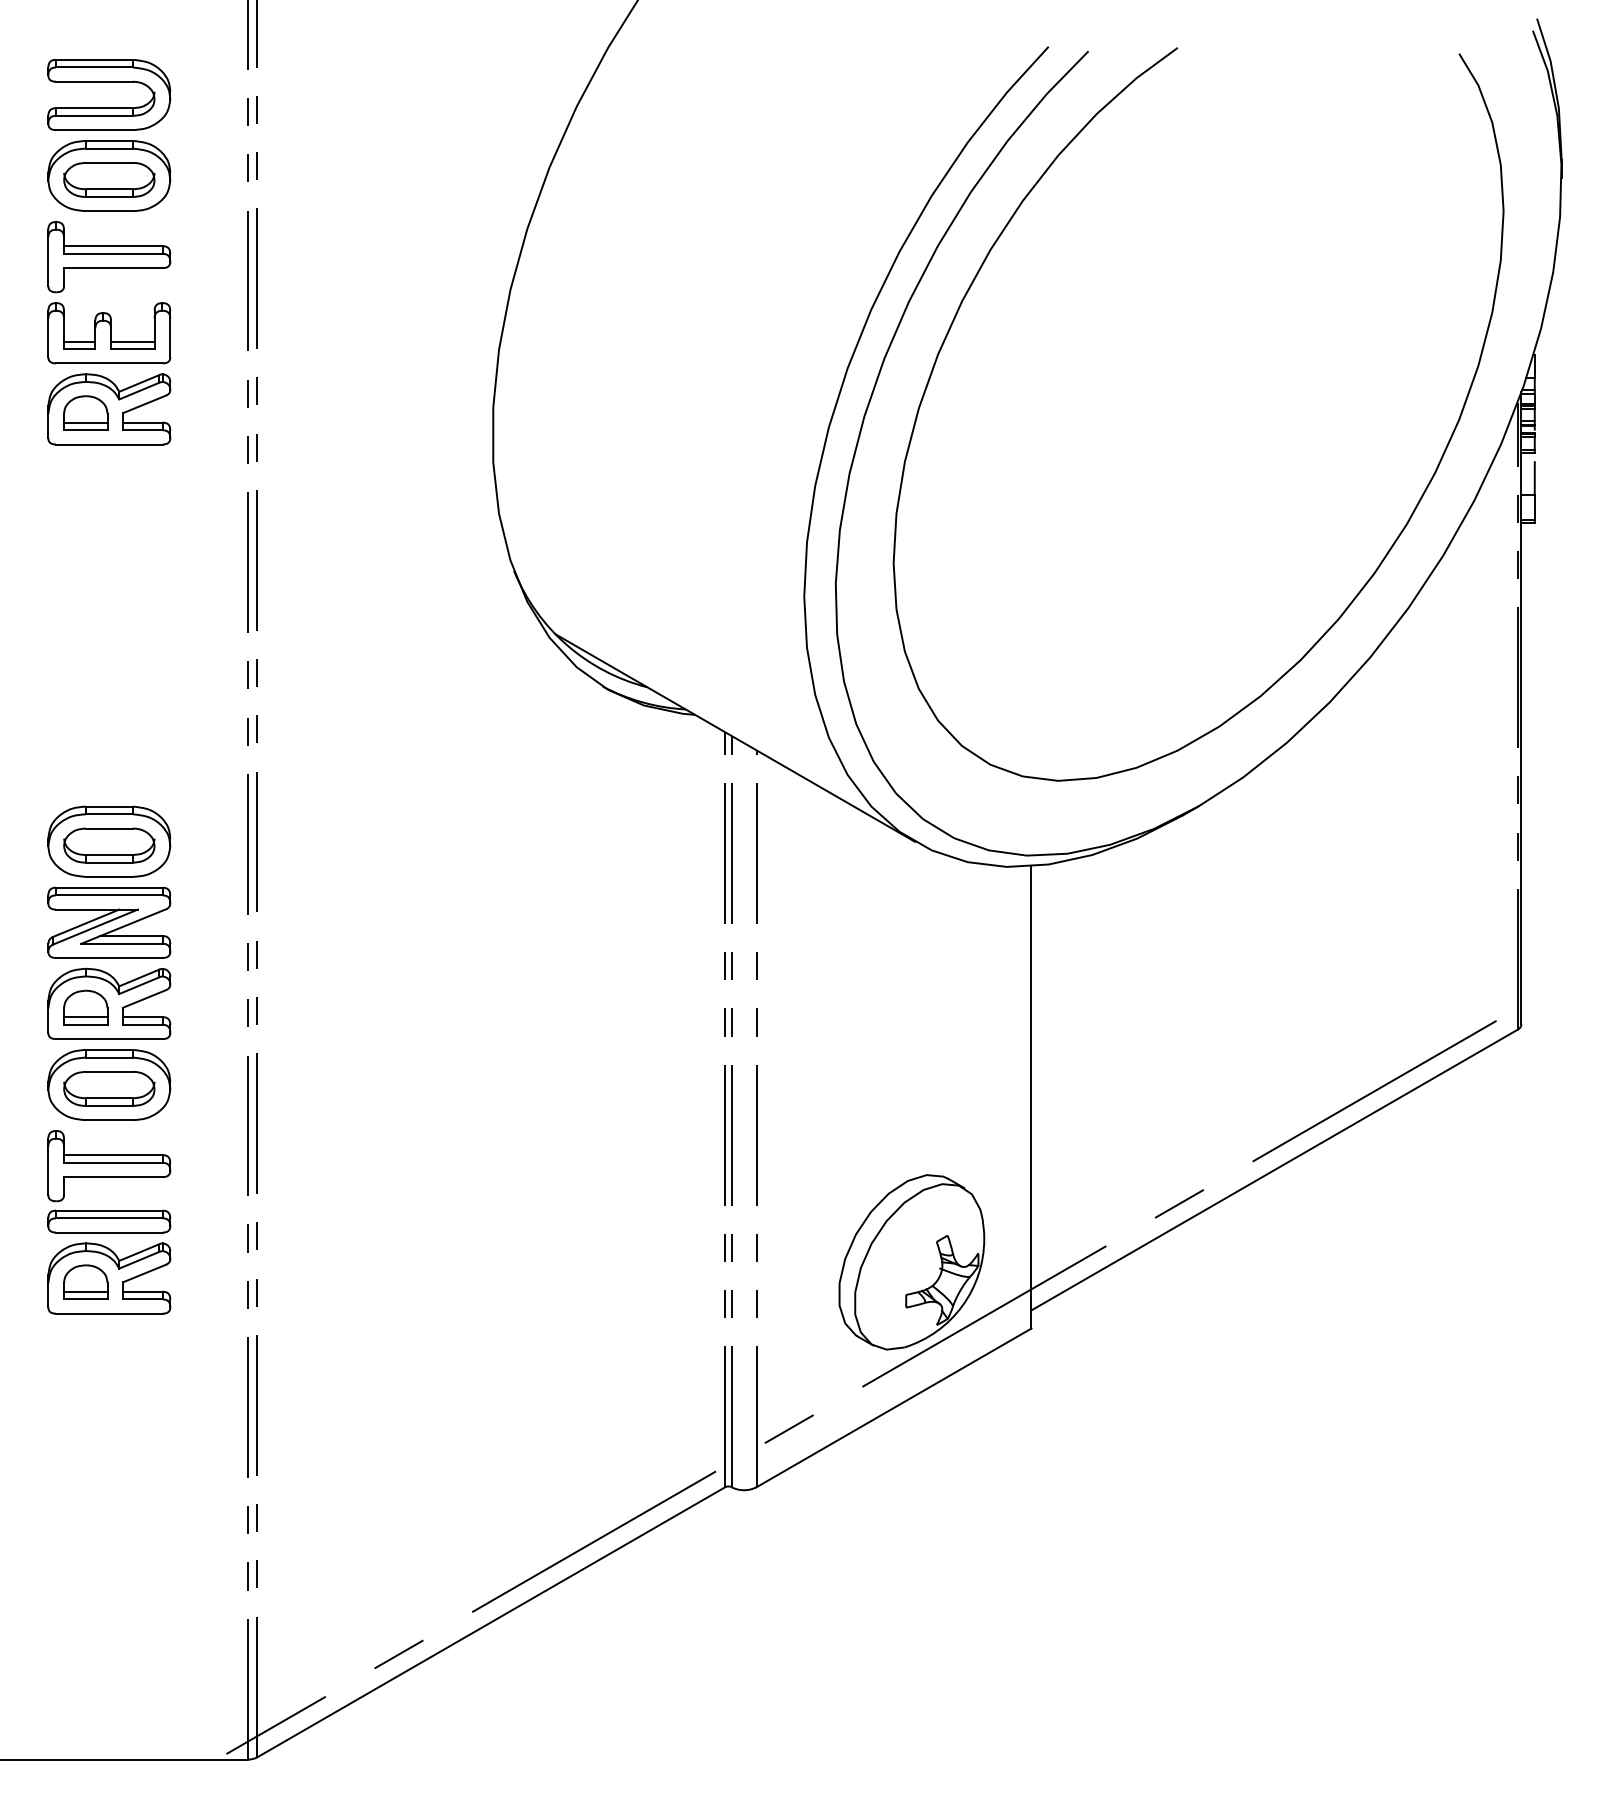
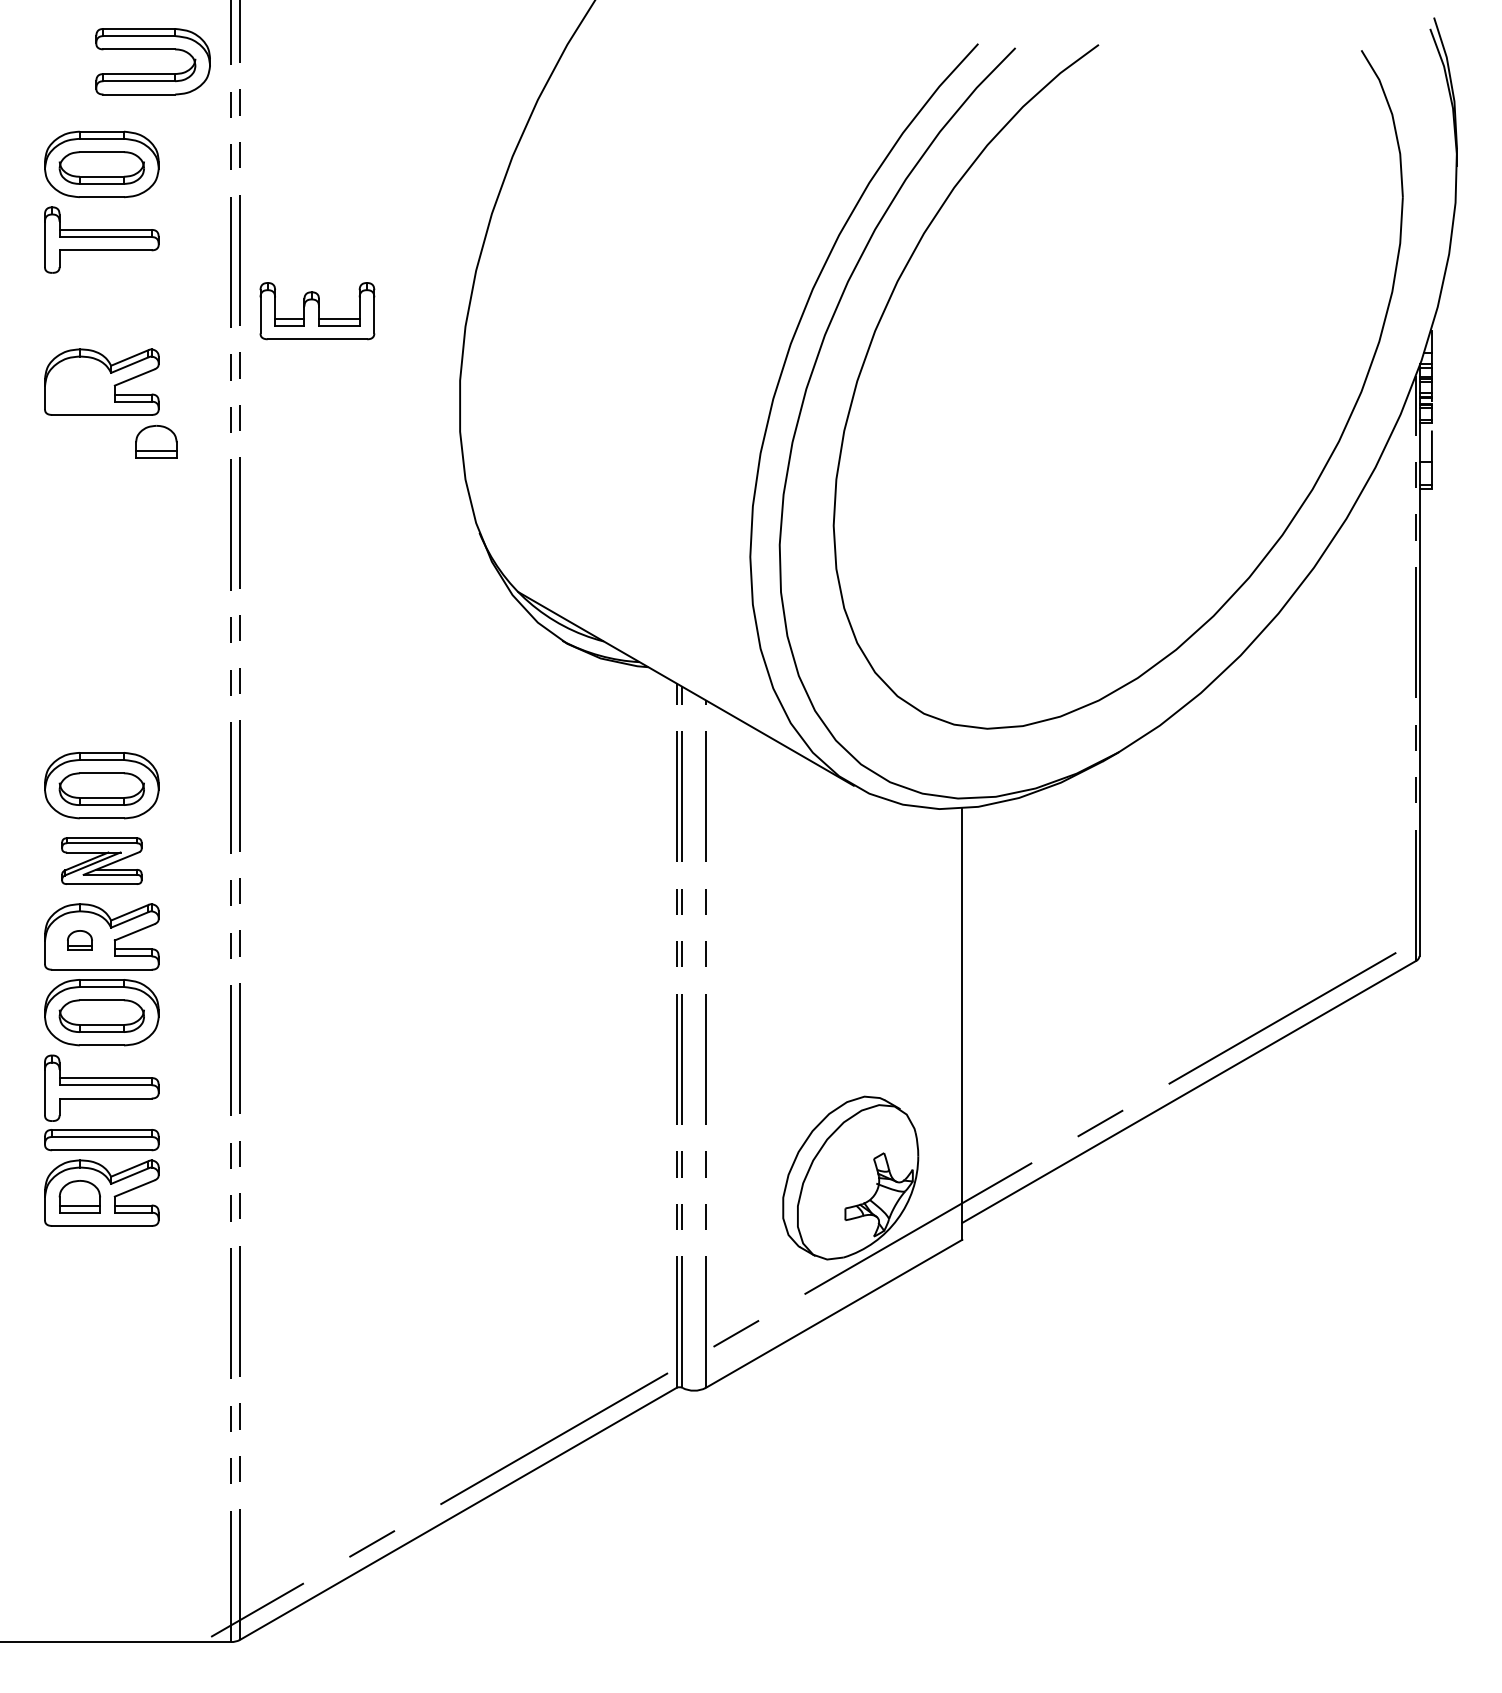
part: (109, 82) -> (153, 50), moved
part: (109, 333) -> (317, 311), moved
part: (85, 412) -> (156, 441), moved
part: (109, 922) -> (102, 860), size x0.7
part: (85, 1007) -> (79, 940), size x0.6

